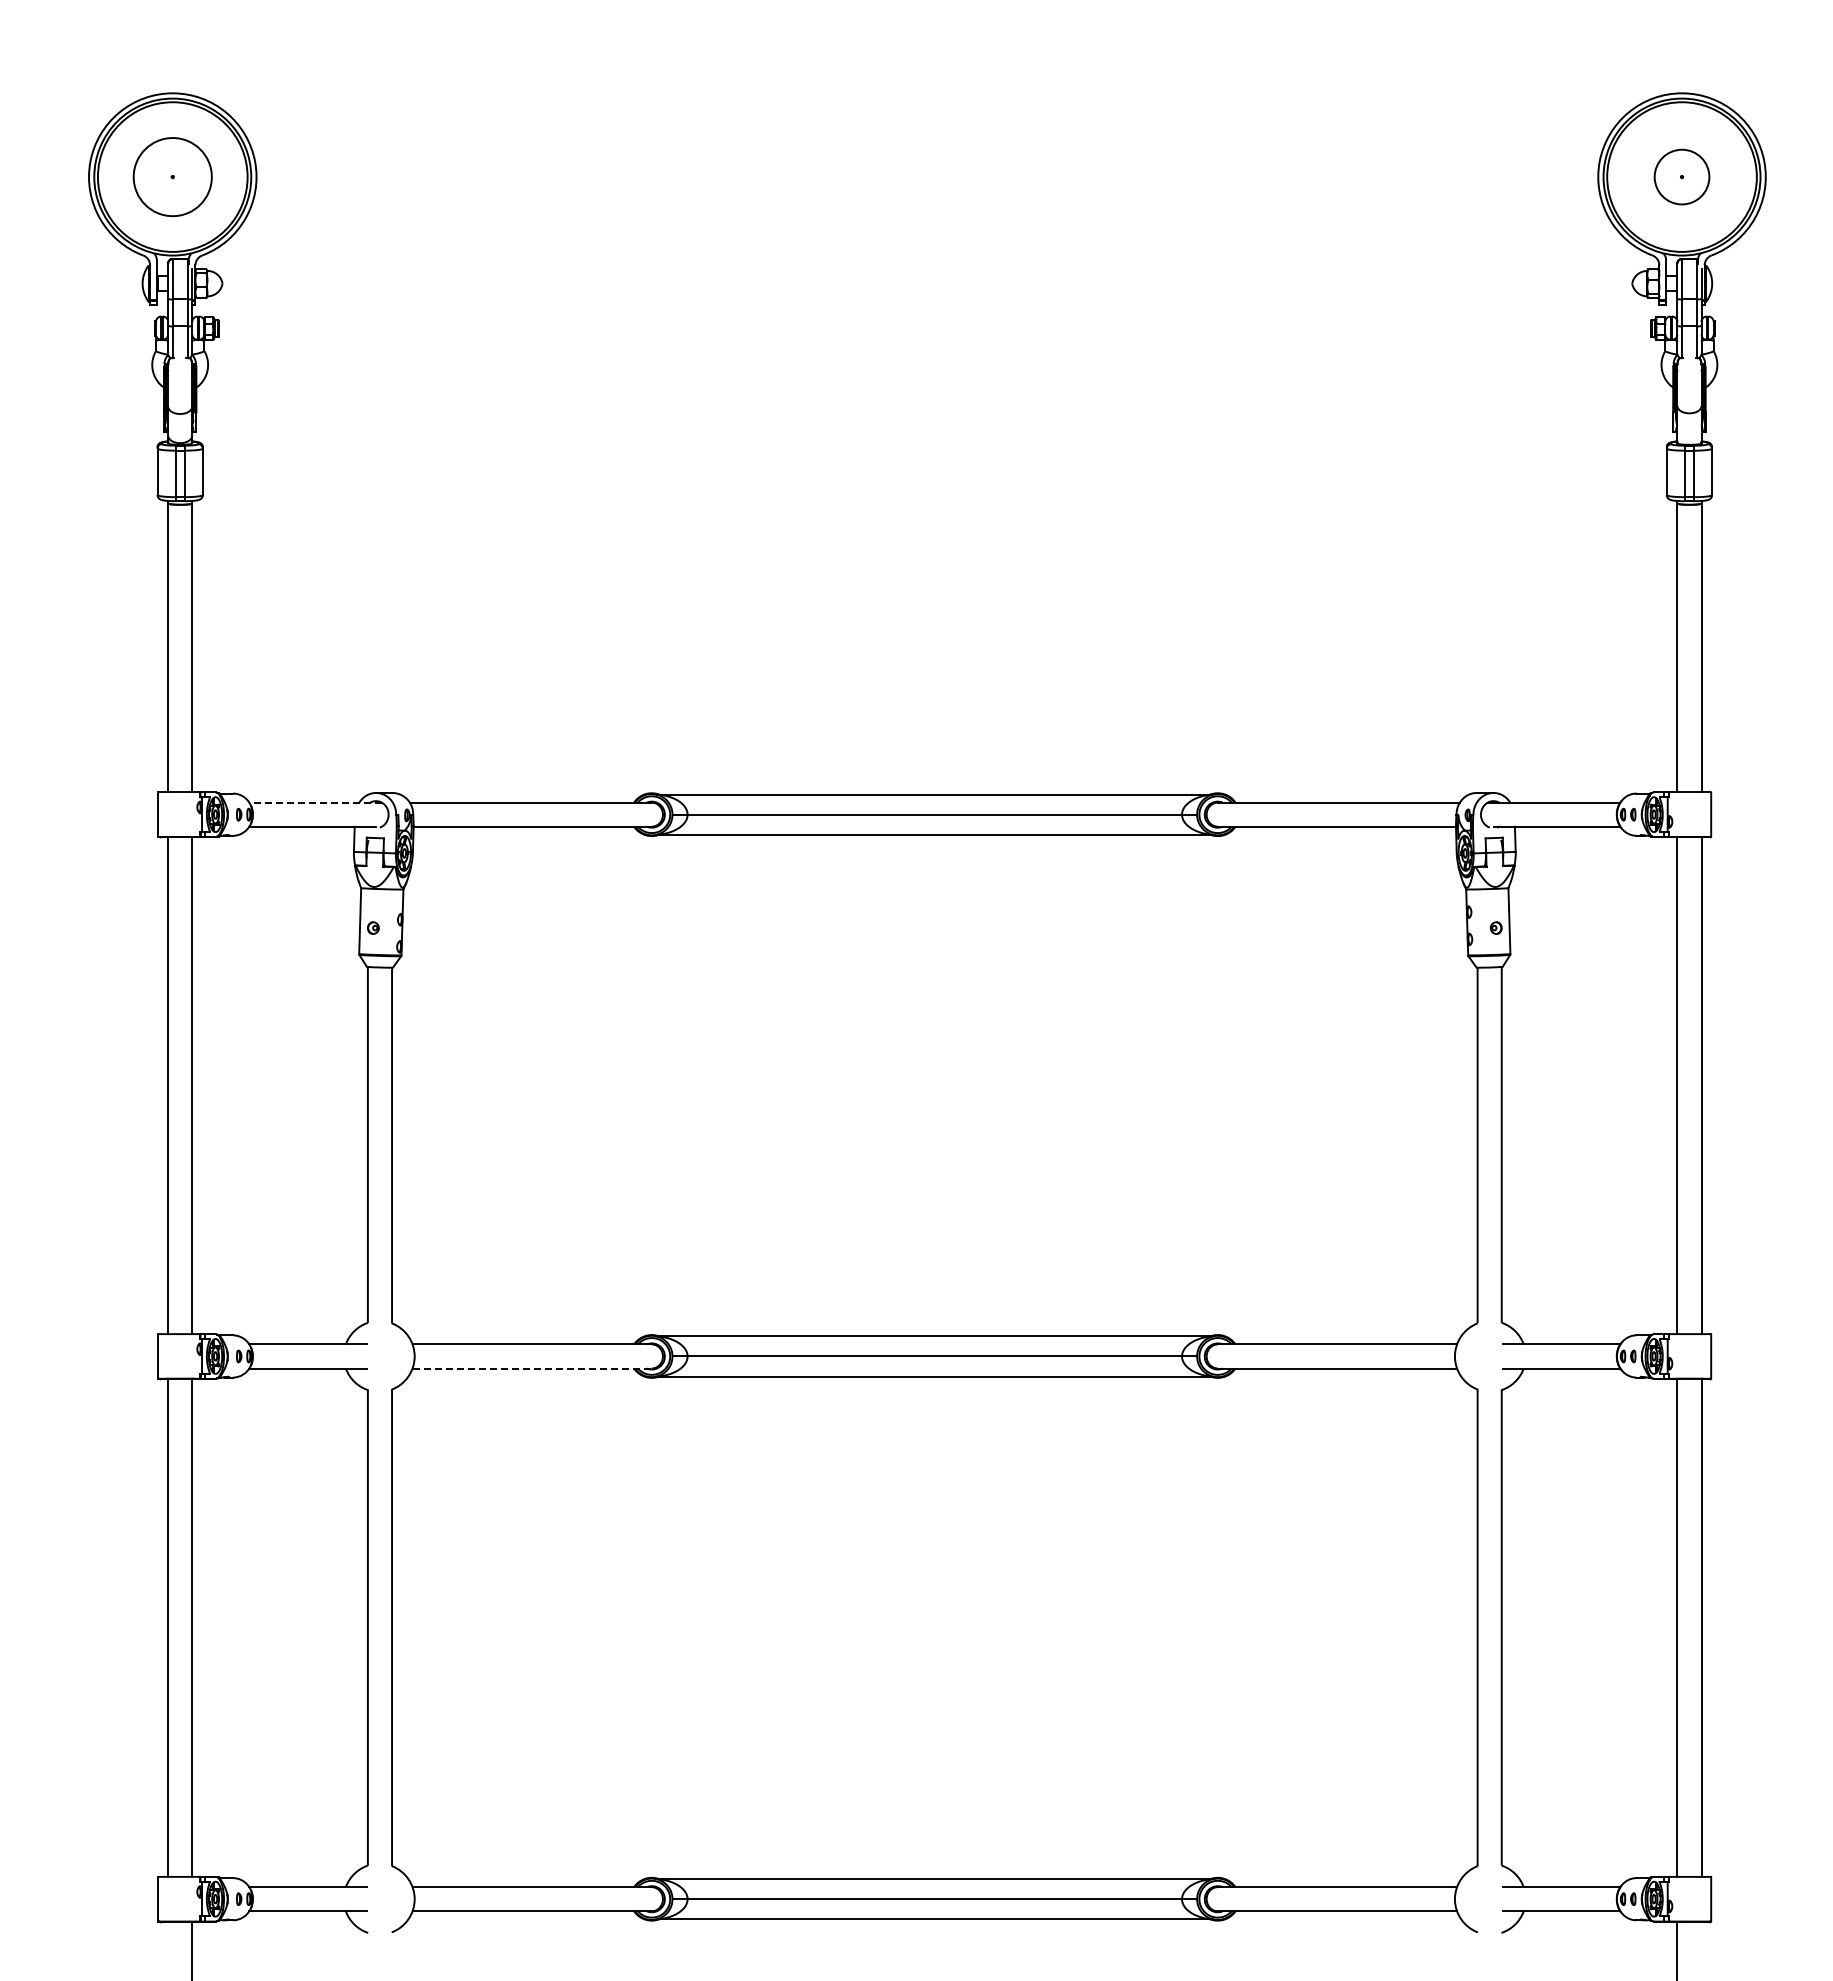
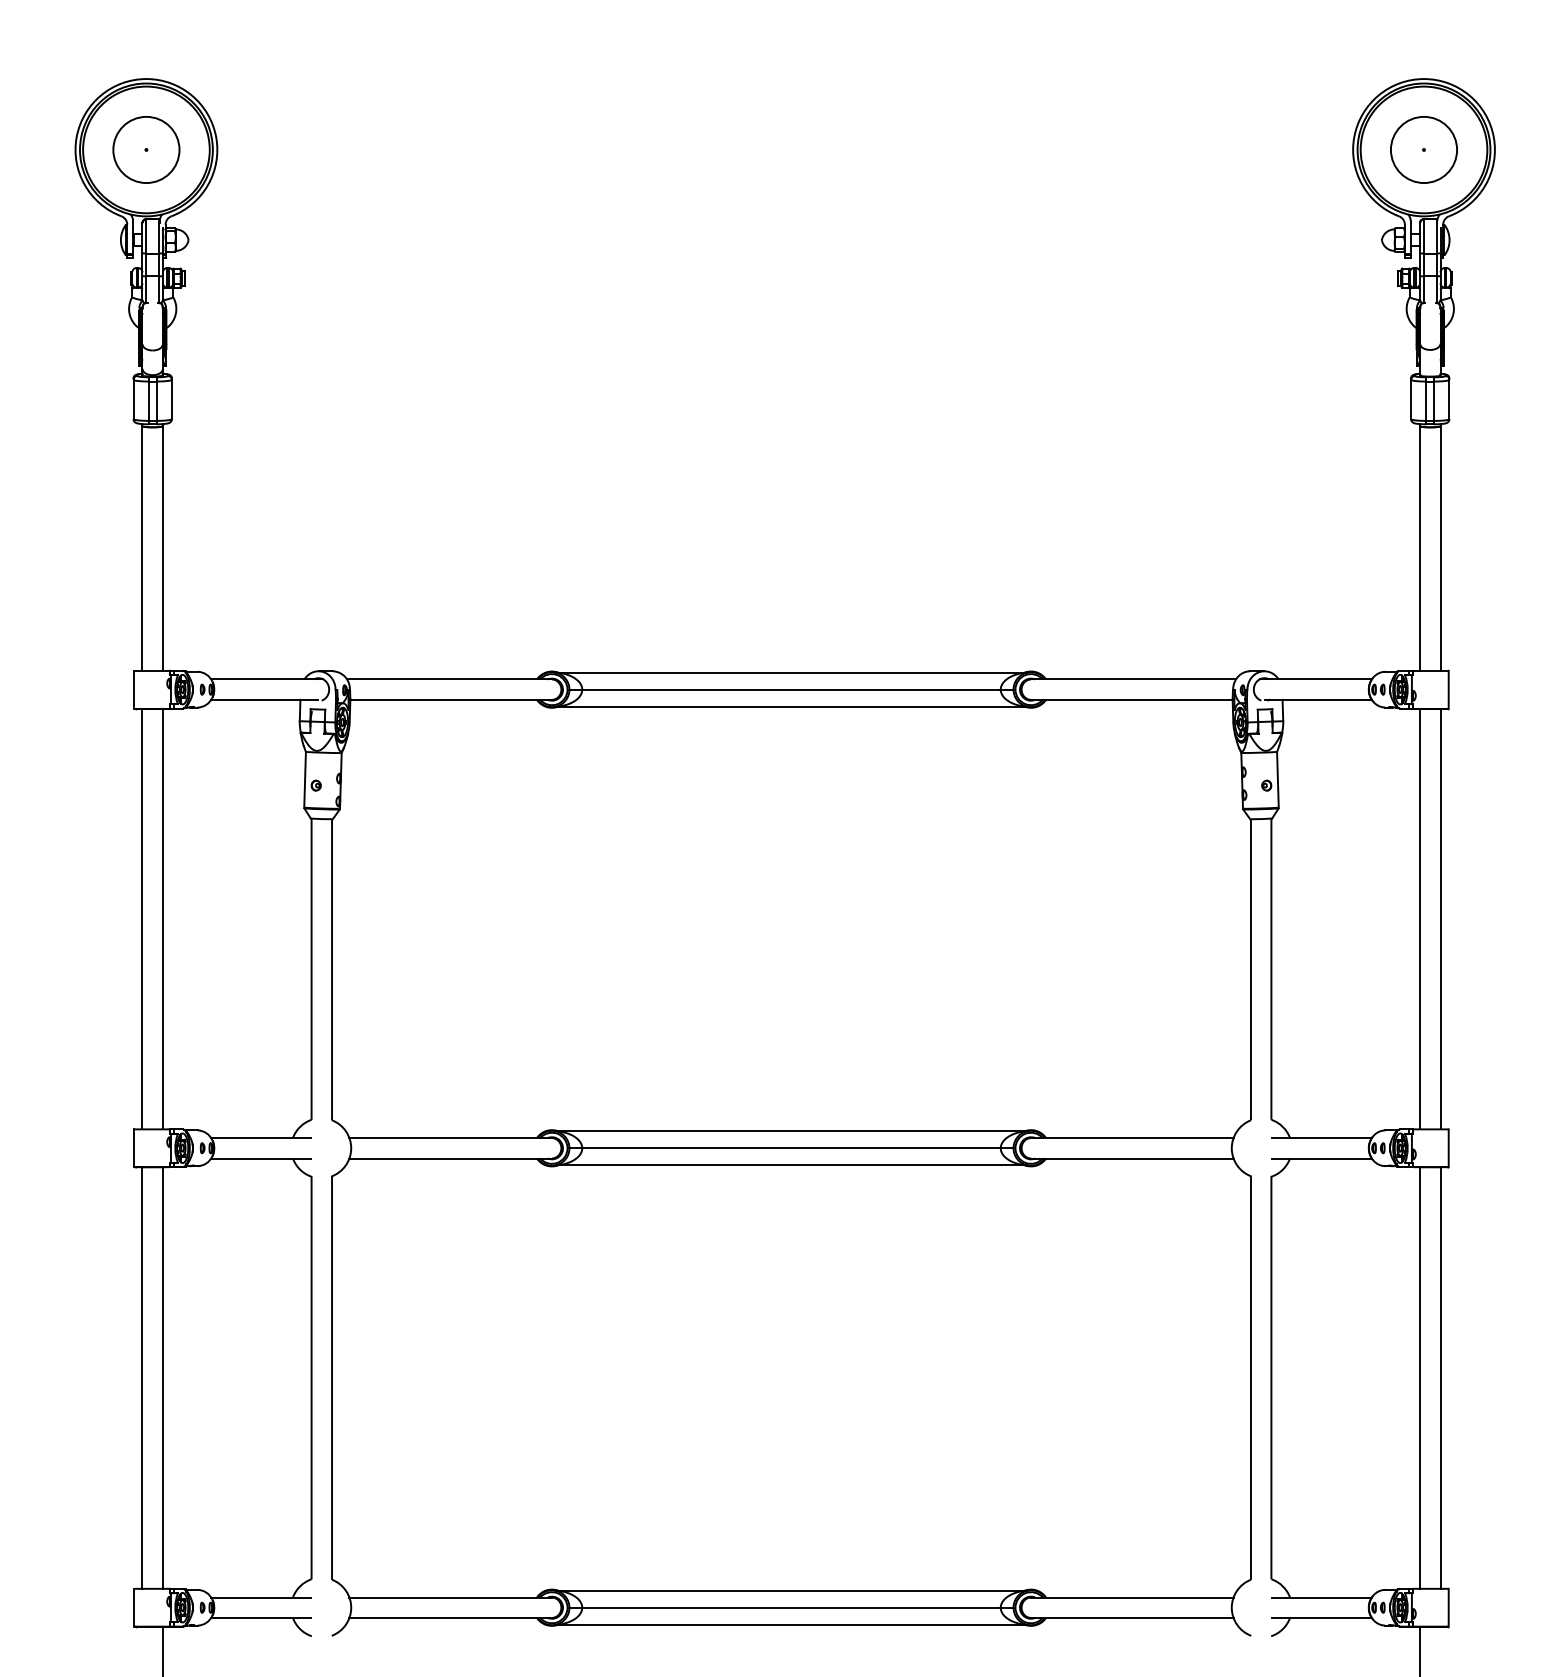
circle: (1681, 177) -> (1423, 150), size x1.43
line: (315, 802) -> (267, 679), dashed -> solid
line: (532, 1368) -> (450, 1158), dashed -> solid

